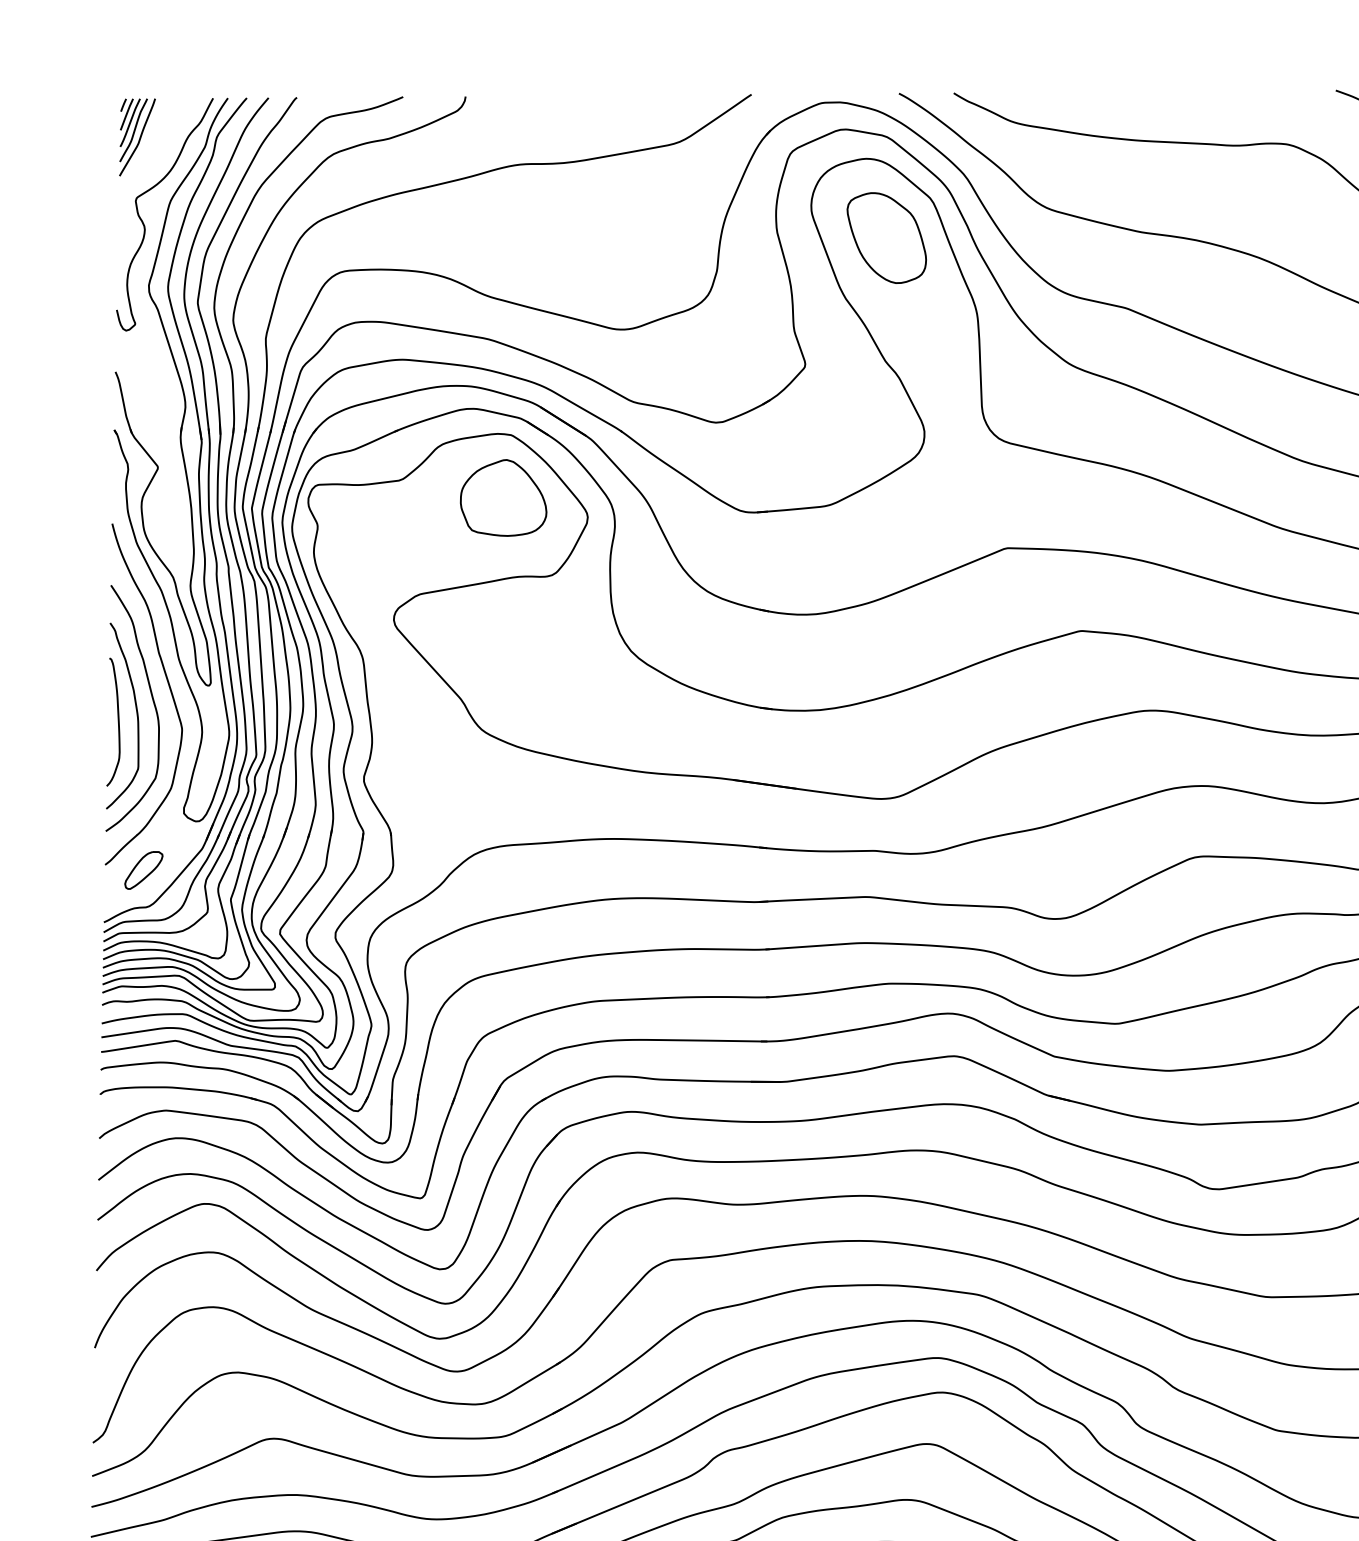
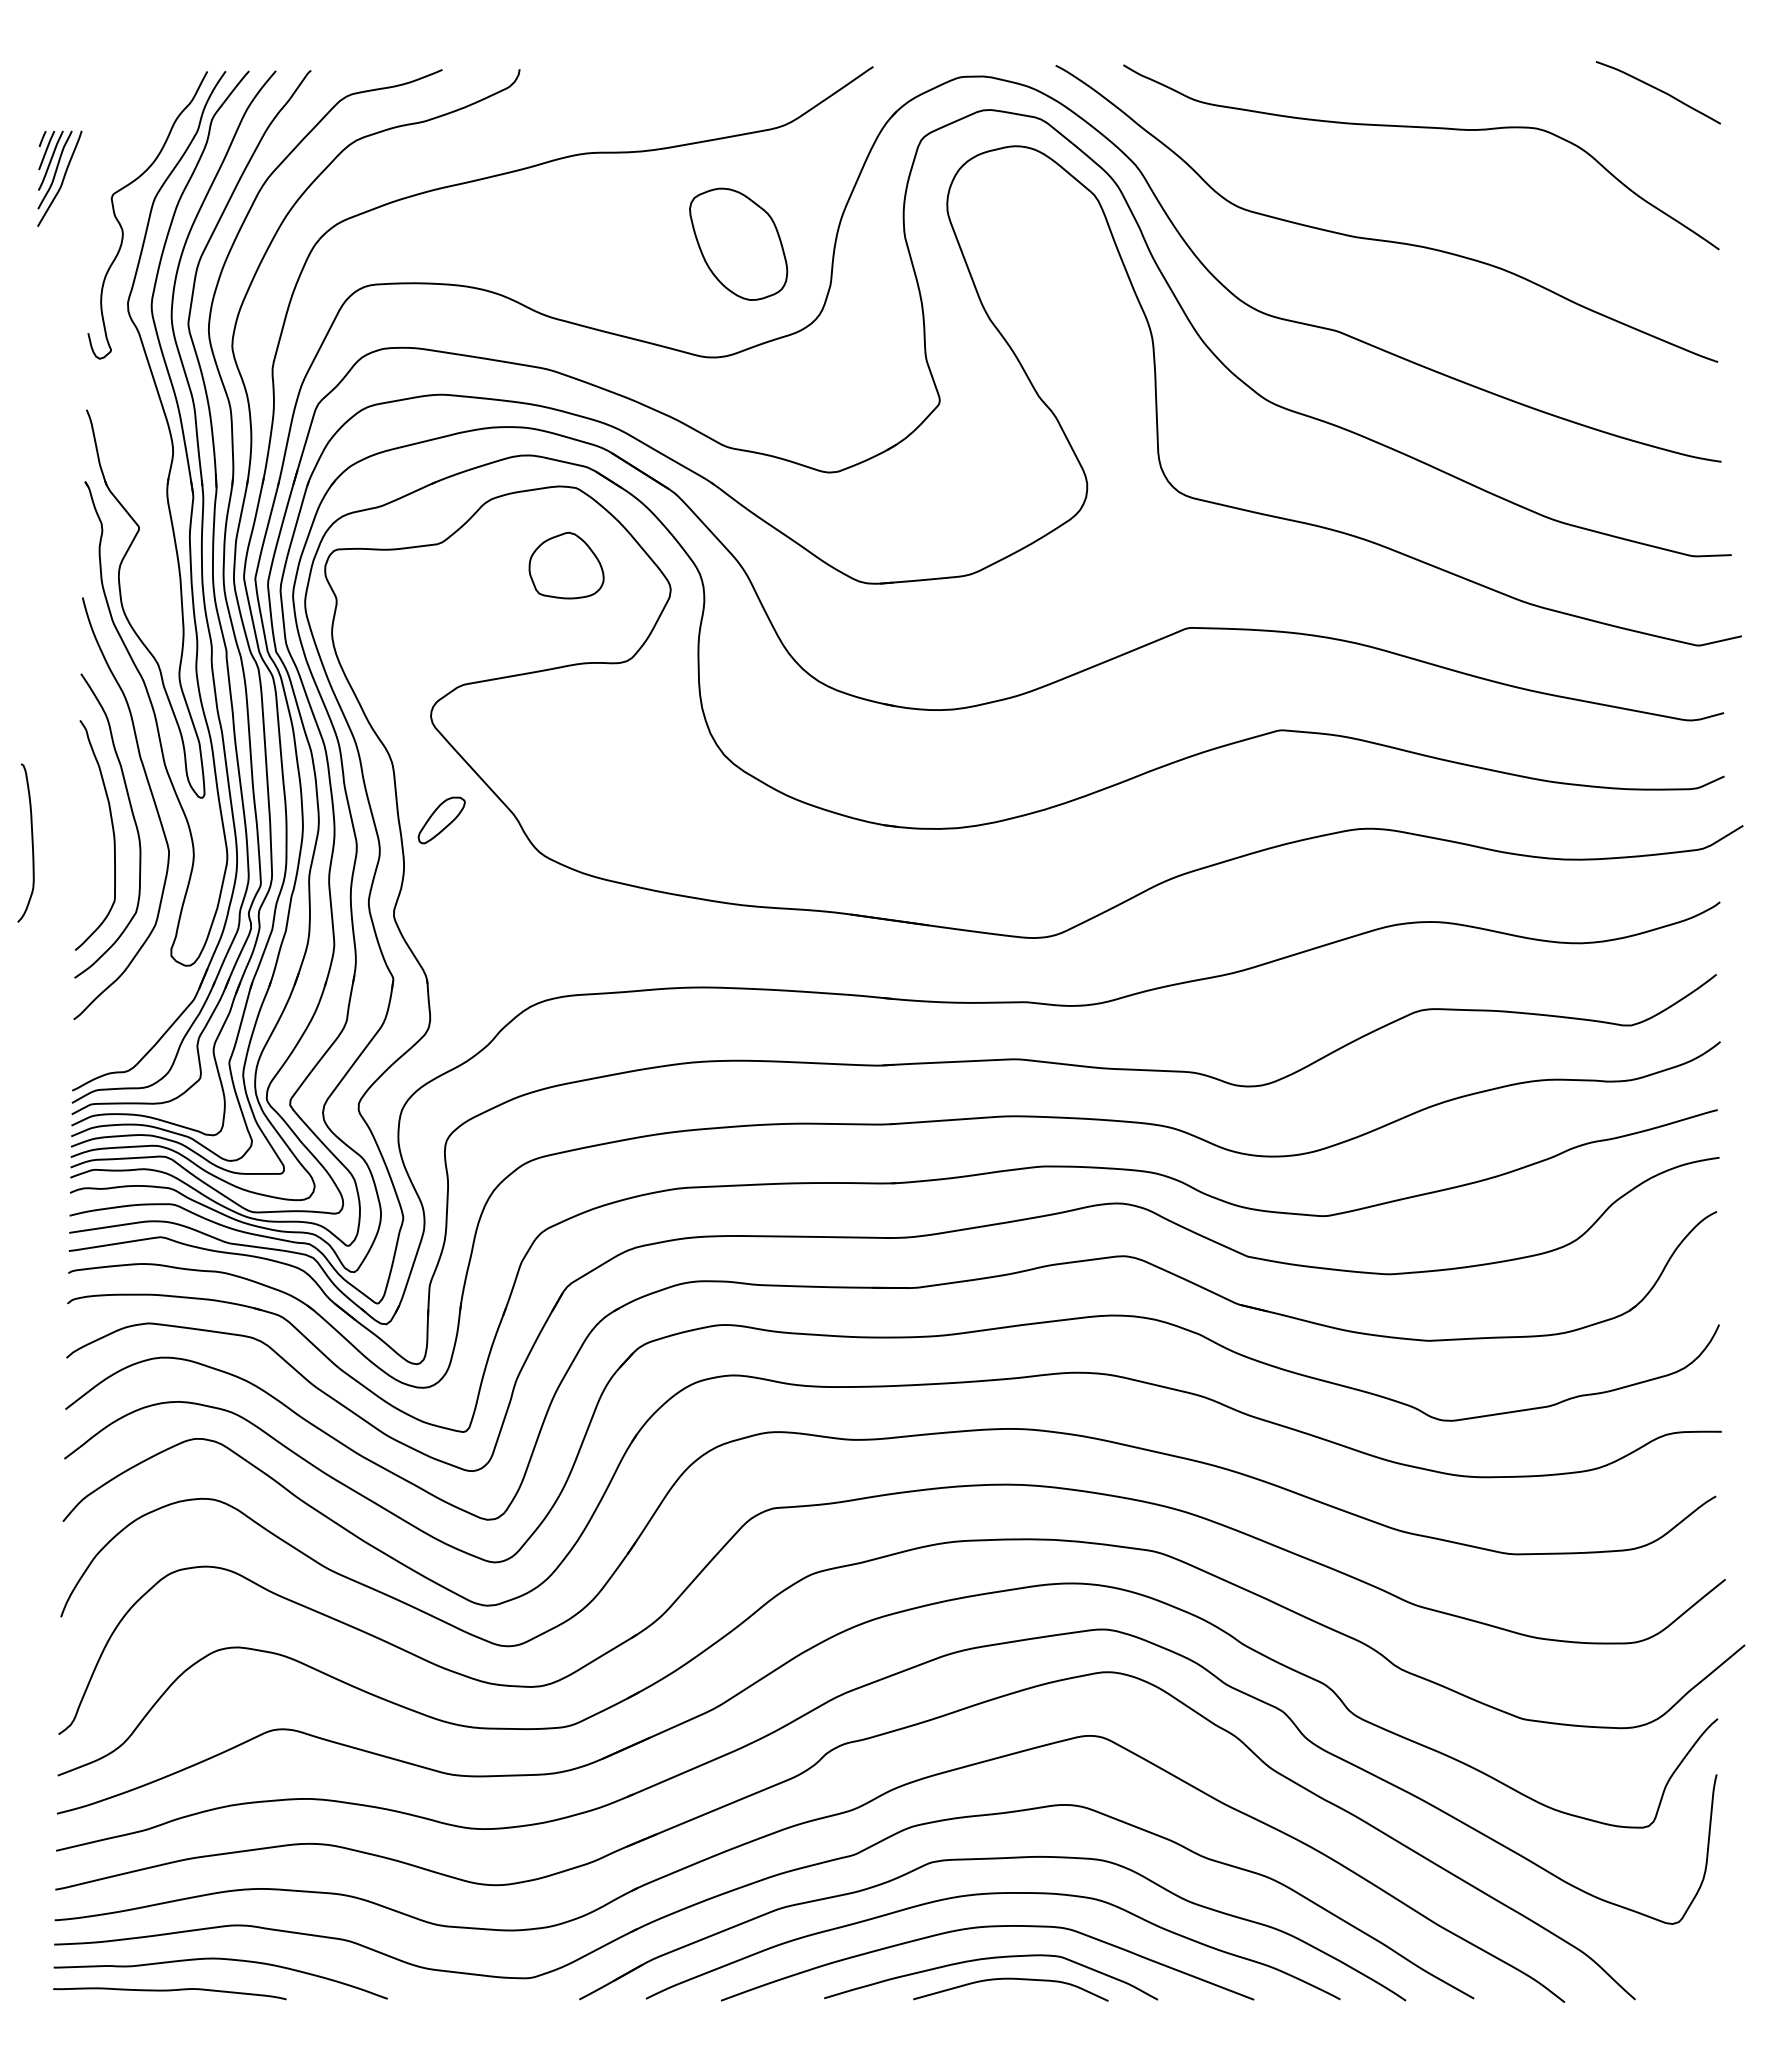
part: (137, 137) -> (59, 178), moved
part: (886, 237) -> (738, 243), moved
part: (503, 497) -> (566, 565), size x0.7
curve: (117, 721) -> (31, 842), moved
part: (143, 870) -> (441, 820), moved

